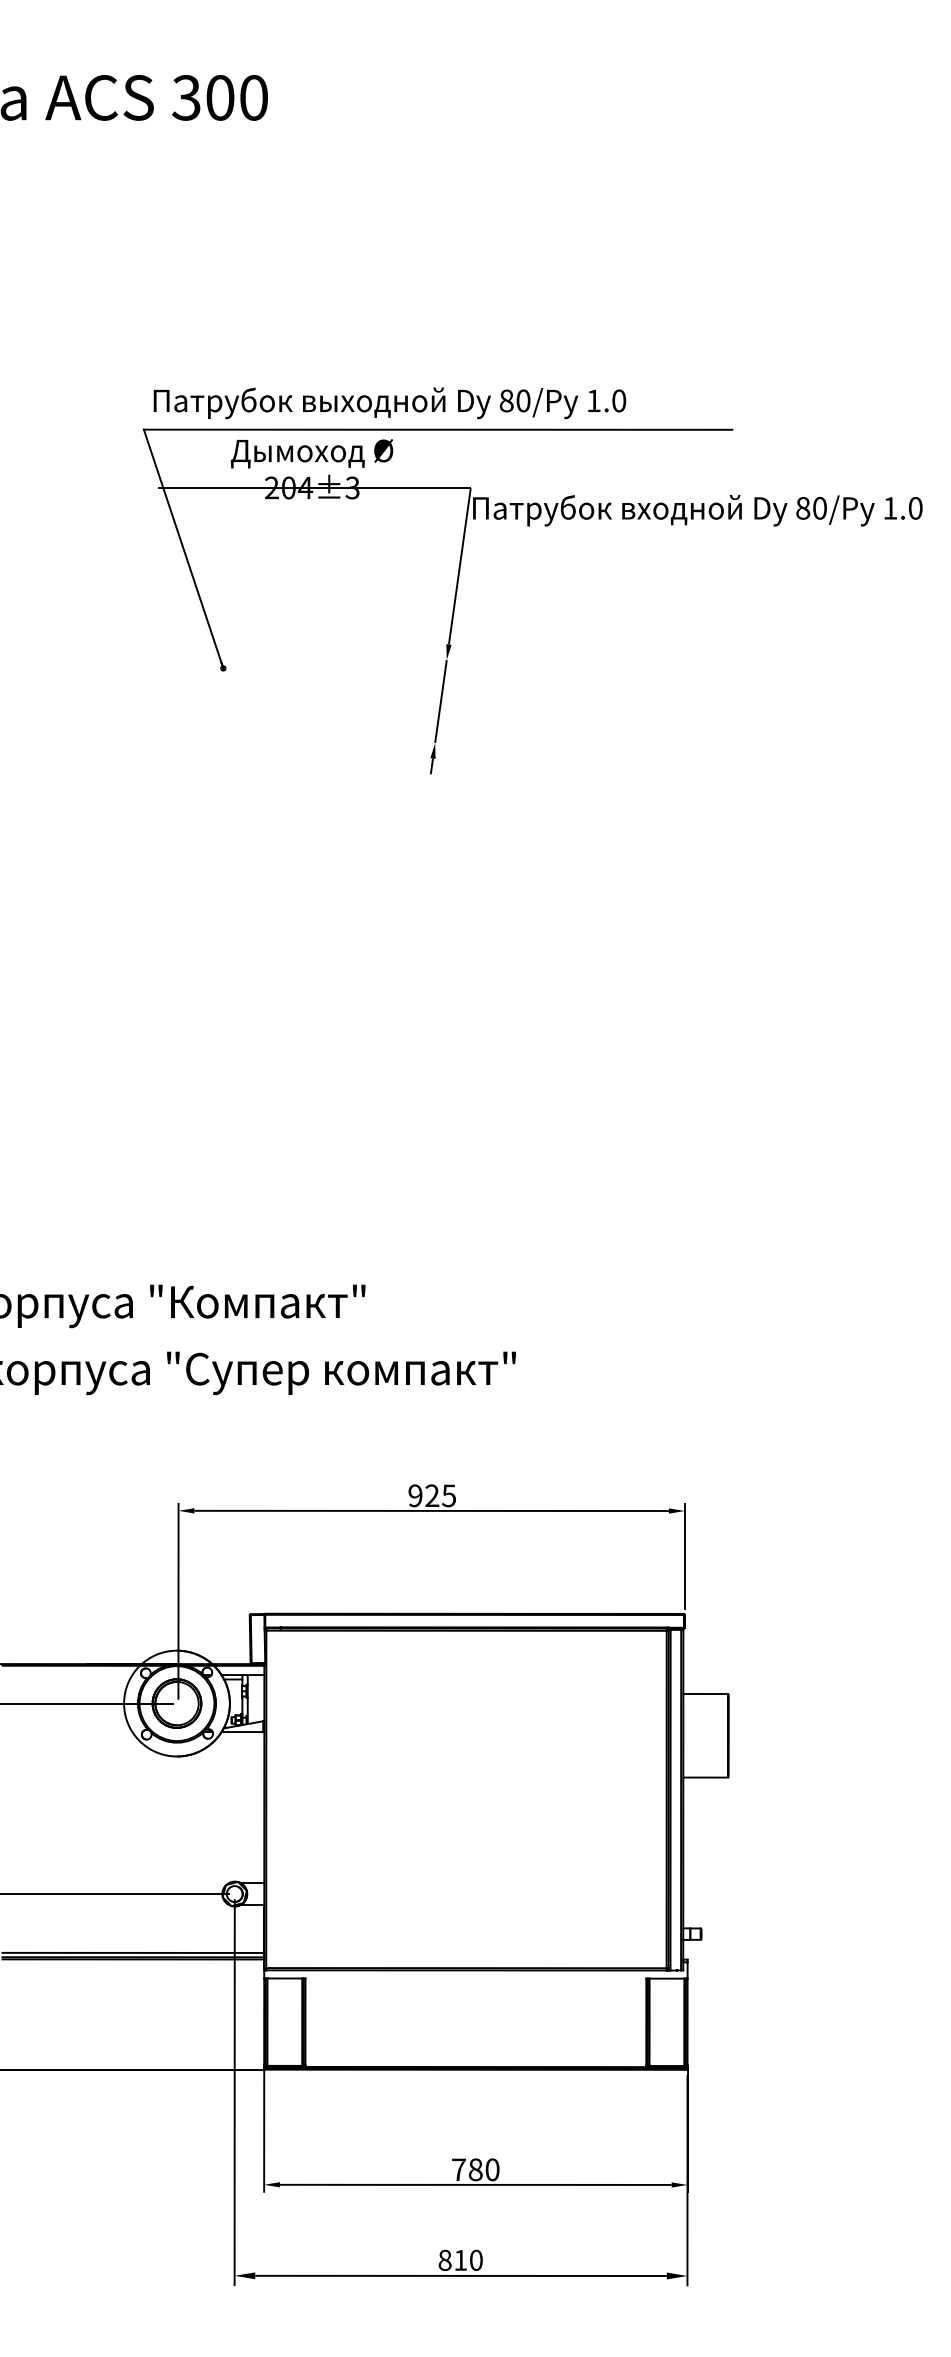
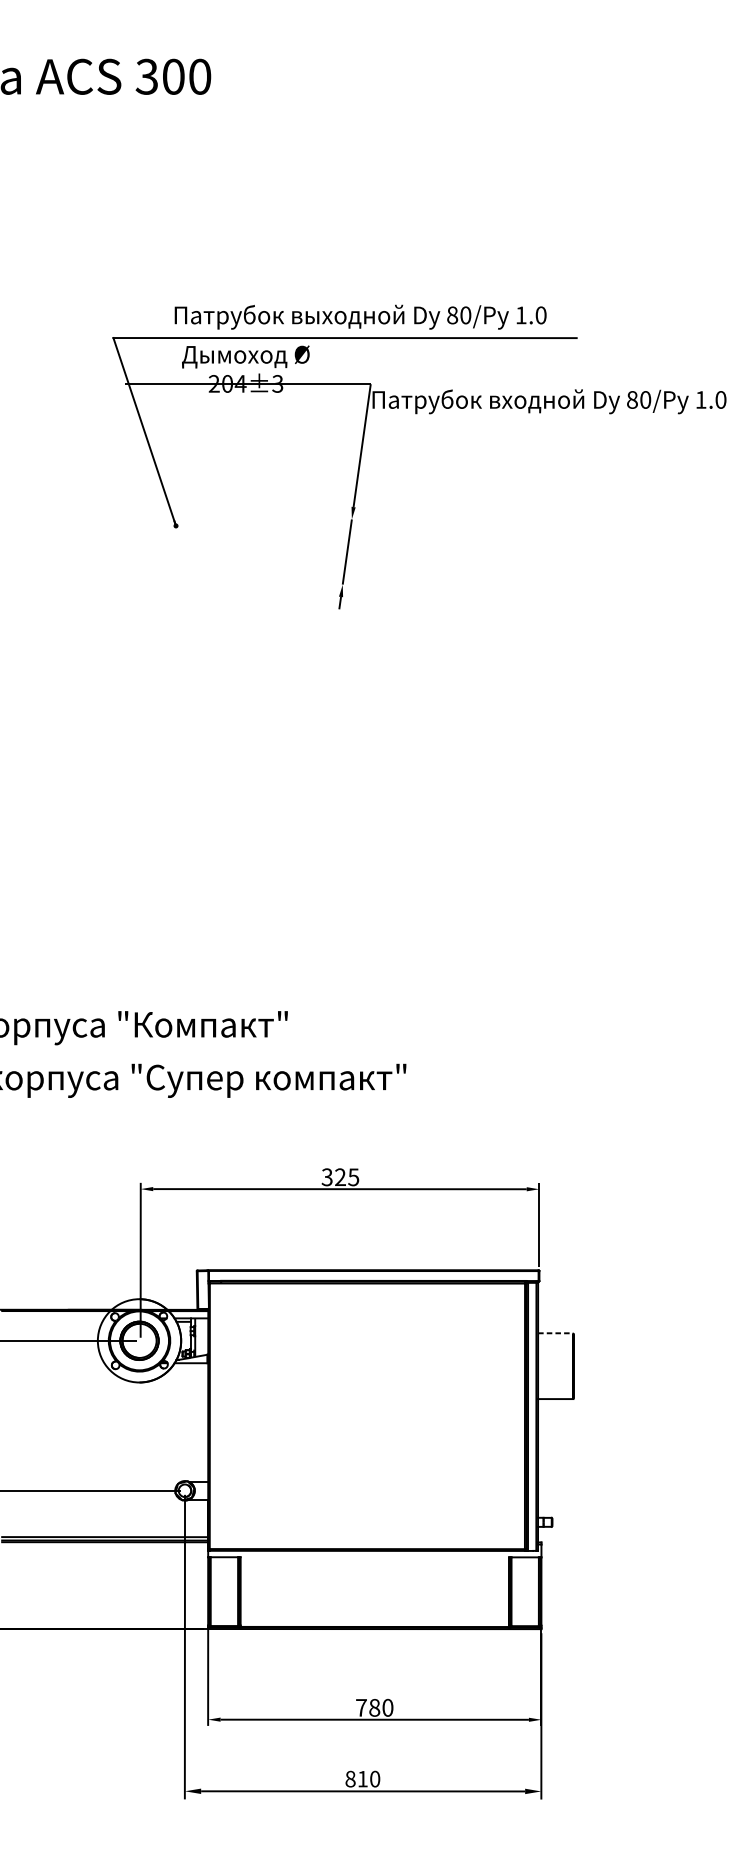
text: (389, 403) -> (360, 317), moved
text: (415, 1495) -> (327, 1177), 925 -> 325
line: (706, 1693) -> (556, 1332), solid -> dashed

